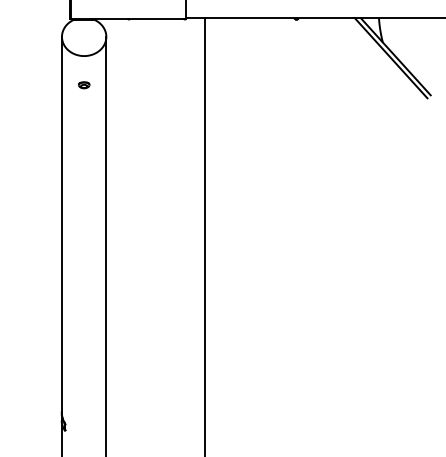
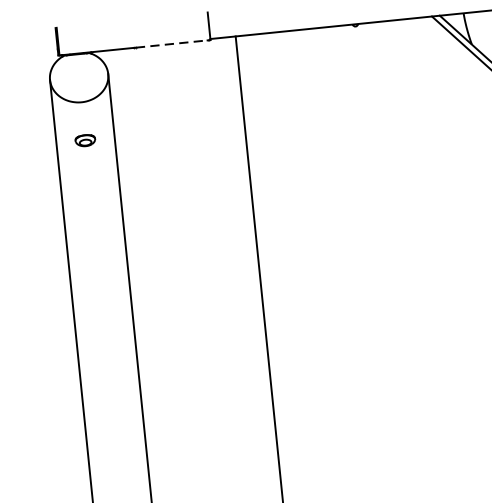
line: (157, 19) -> (173, 44), solid -> dashed
part: (84, 85) -> (86, 140), size x1.4

